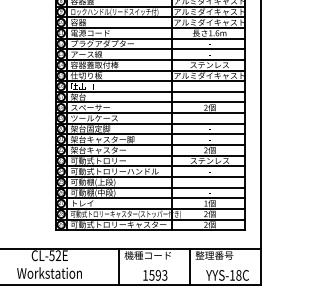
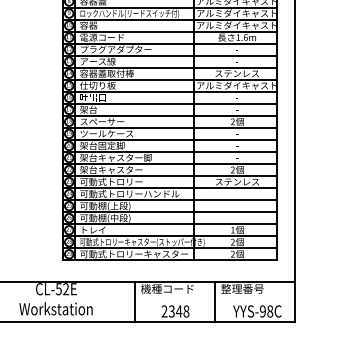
text: (154, 275) -> (174, 311), 1593 -> 2348
text: (231, 275) -> (261, 311), YYS-18C -> YYS-98C

